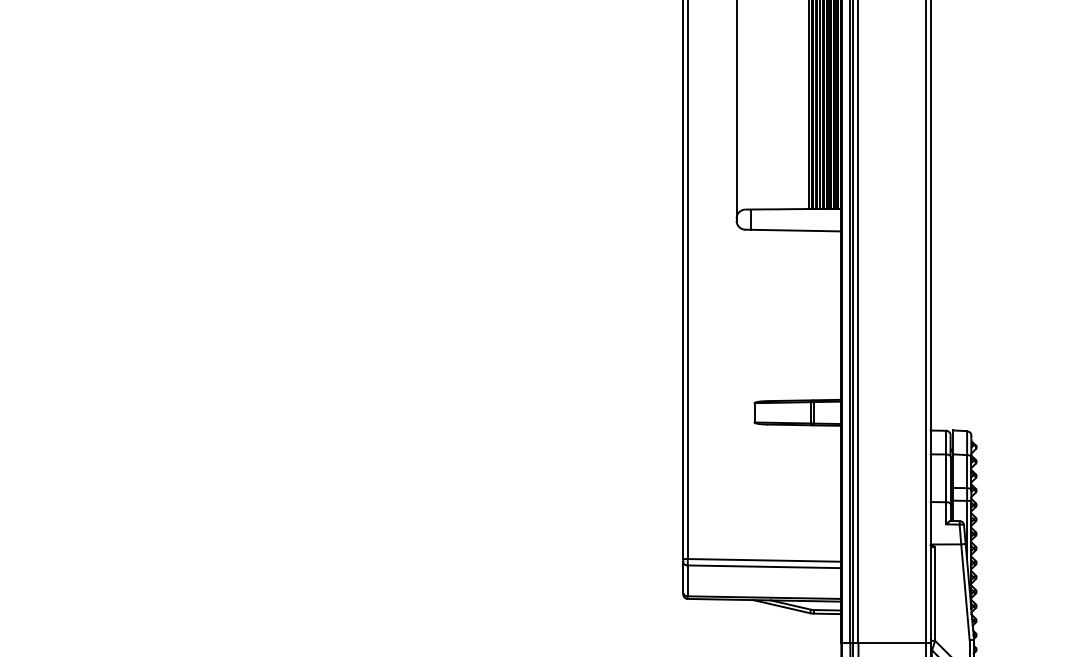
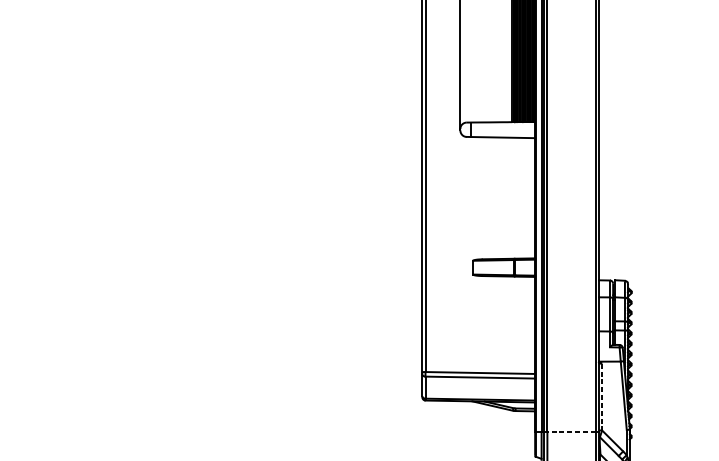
line: (935, 594) -> (602, 397), solid -> dashed
line: (892, 643) -> (571, 432), solid -> dashed

